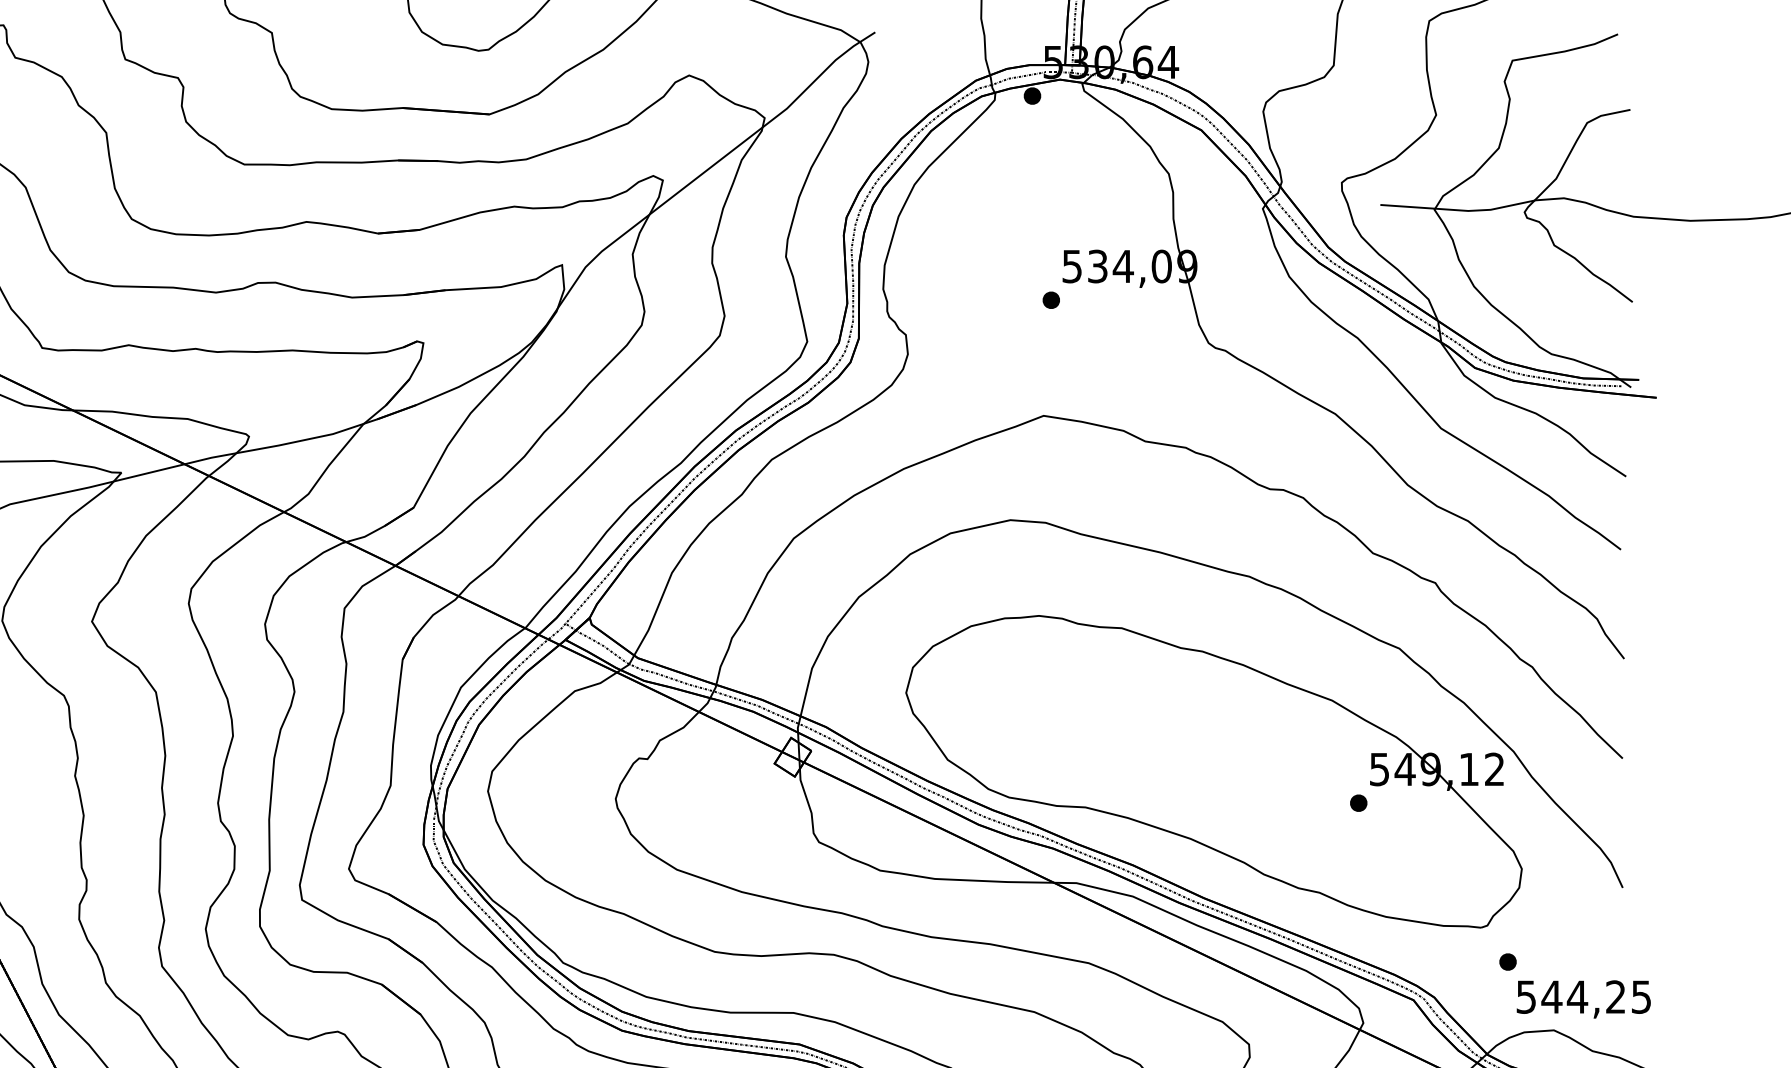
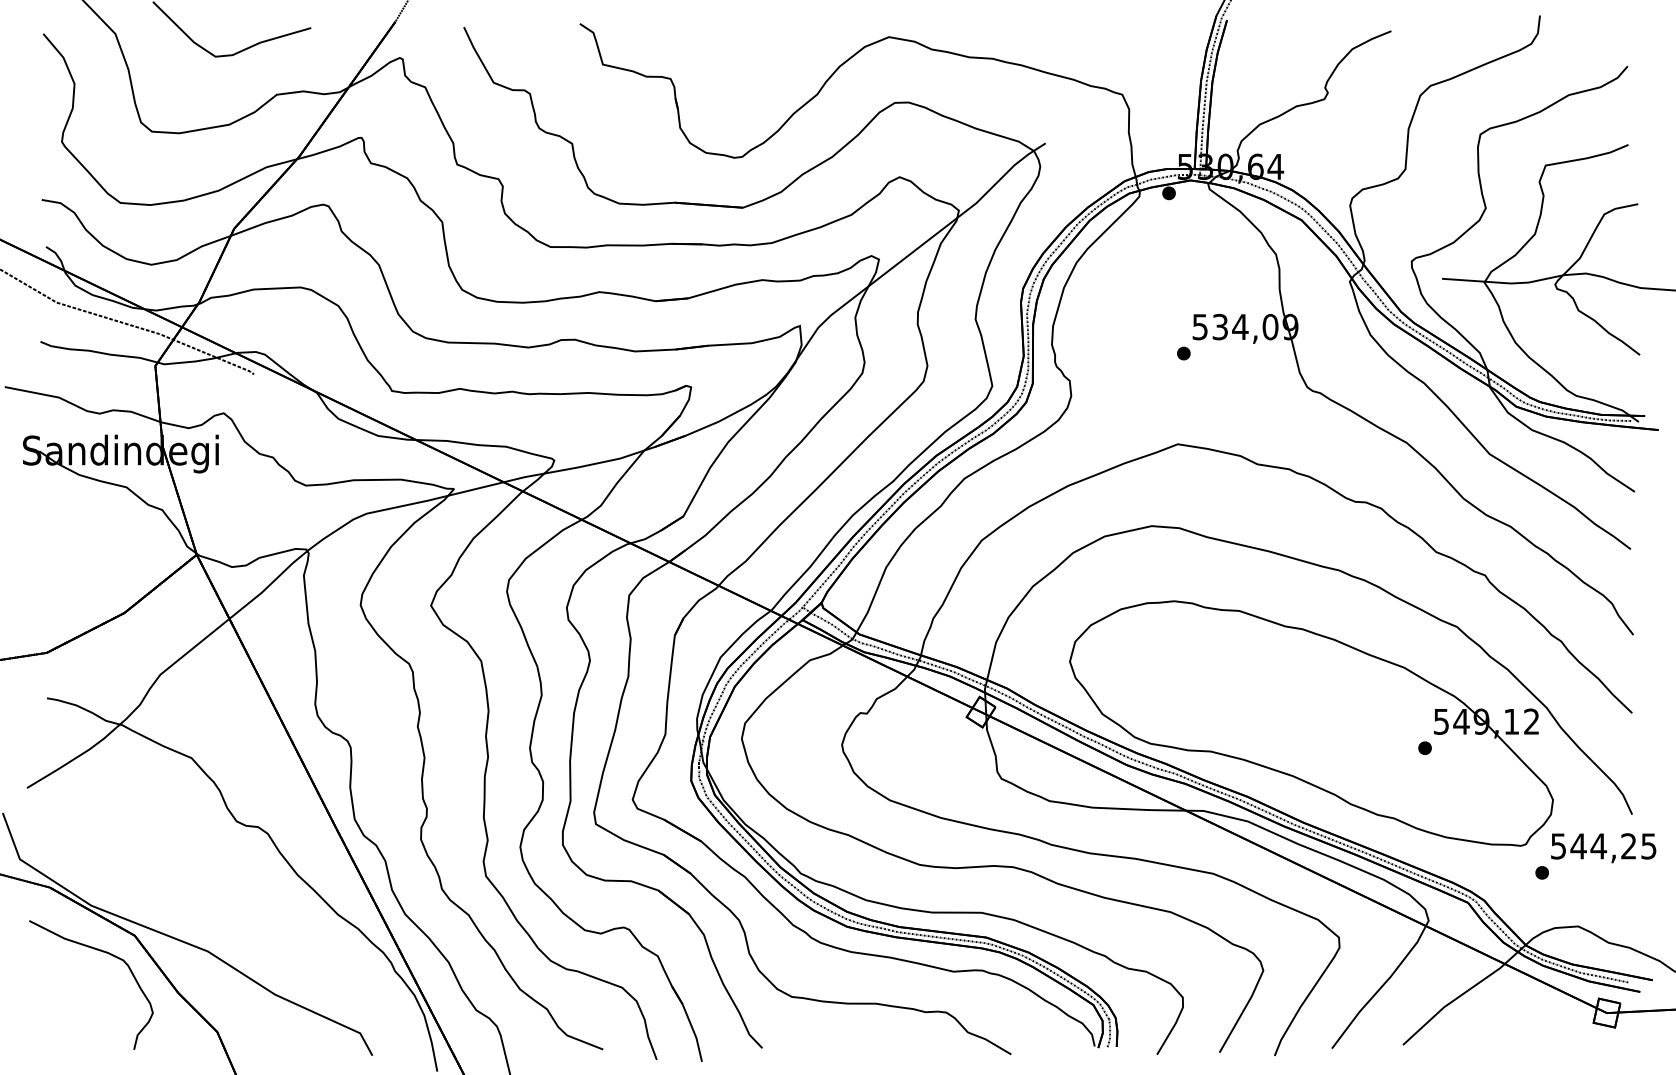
text: (1583, 999) -> (1603, 848), moved

